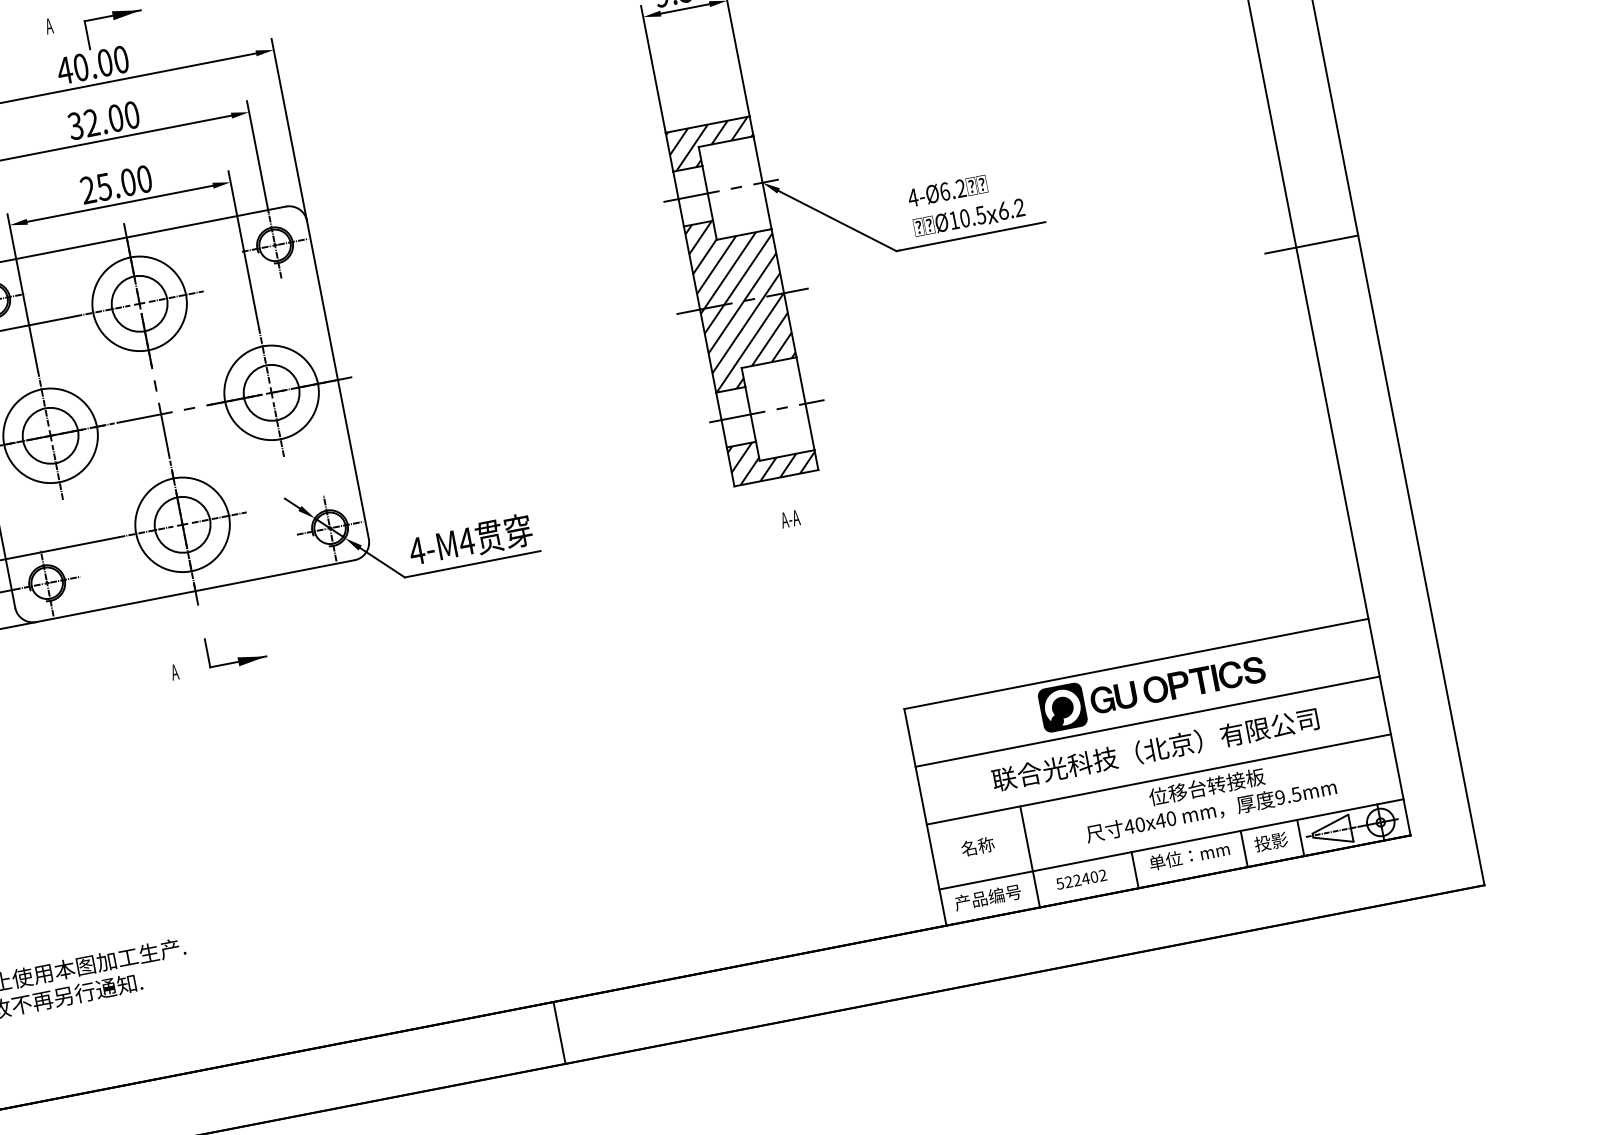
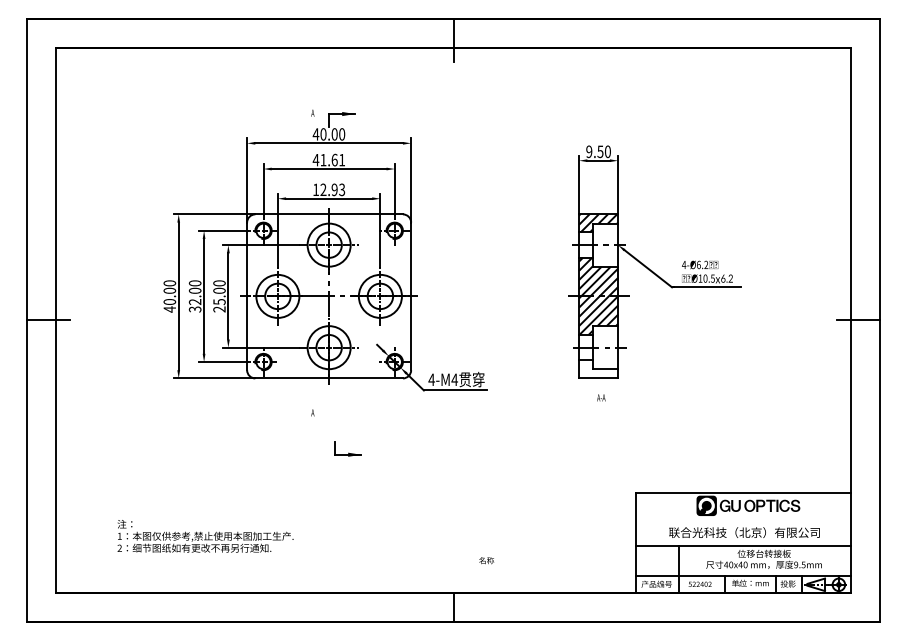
text: (102, 119) -> (328, 159), 32.00 -> 41.61
text: (117, 183) -> (329, 189), 25.00 -> 12.93
hatch: (772, 459) -> (598, 369), removed
part: (234, 648) -> (347, 448), moved
line: (1147, 721) -> (743, 519), removed
text: (977, 846) -> (486, 560), moved

